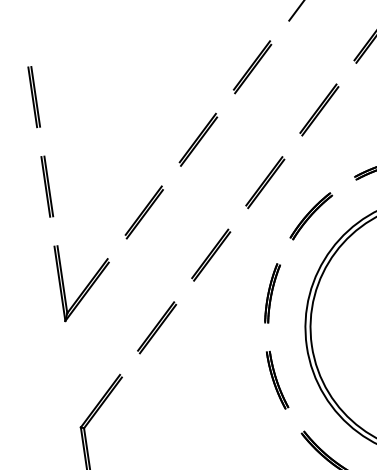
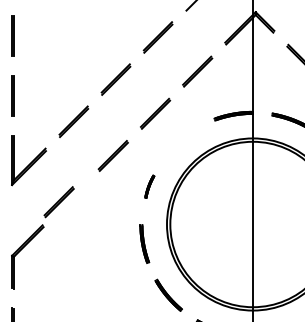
part: (310, 216) -> (181, 140), removed
part: (272, 293) -> (149, 186), size x0.6
line: (156, 328) -> (58, 202), moved

